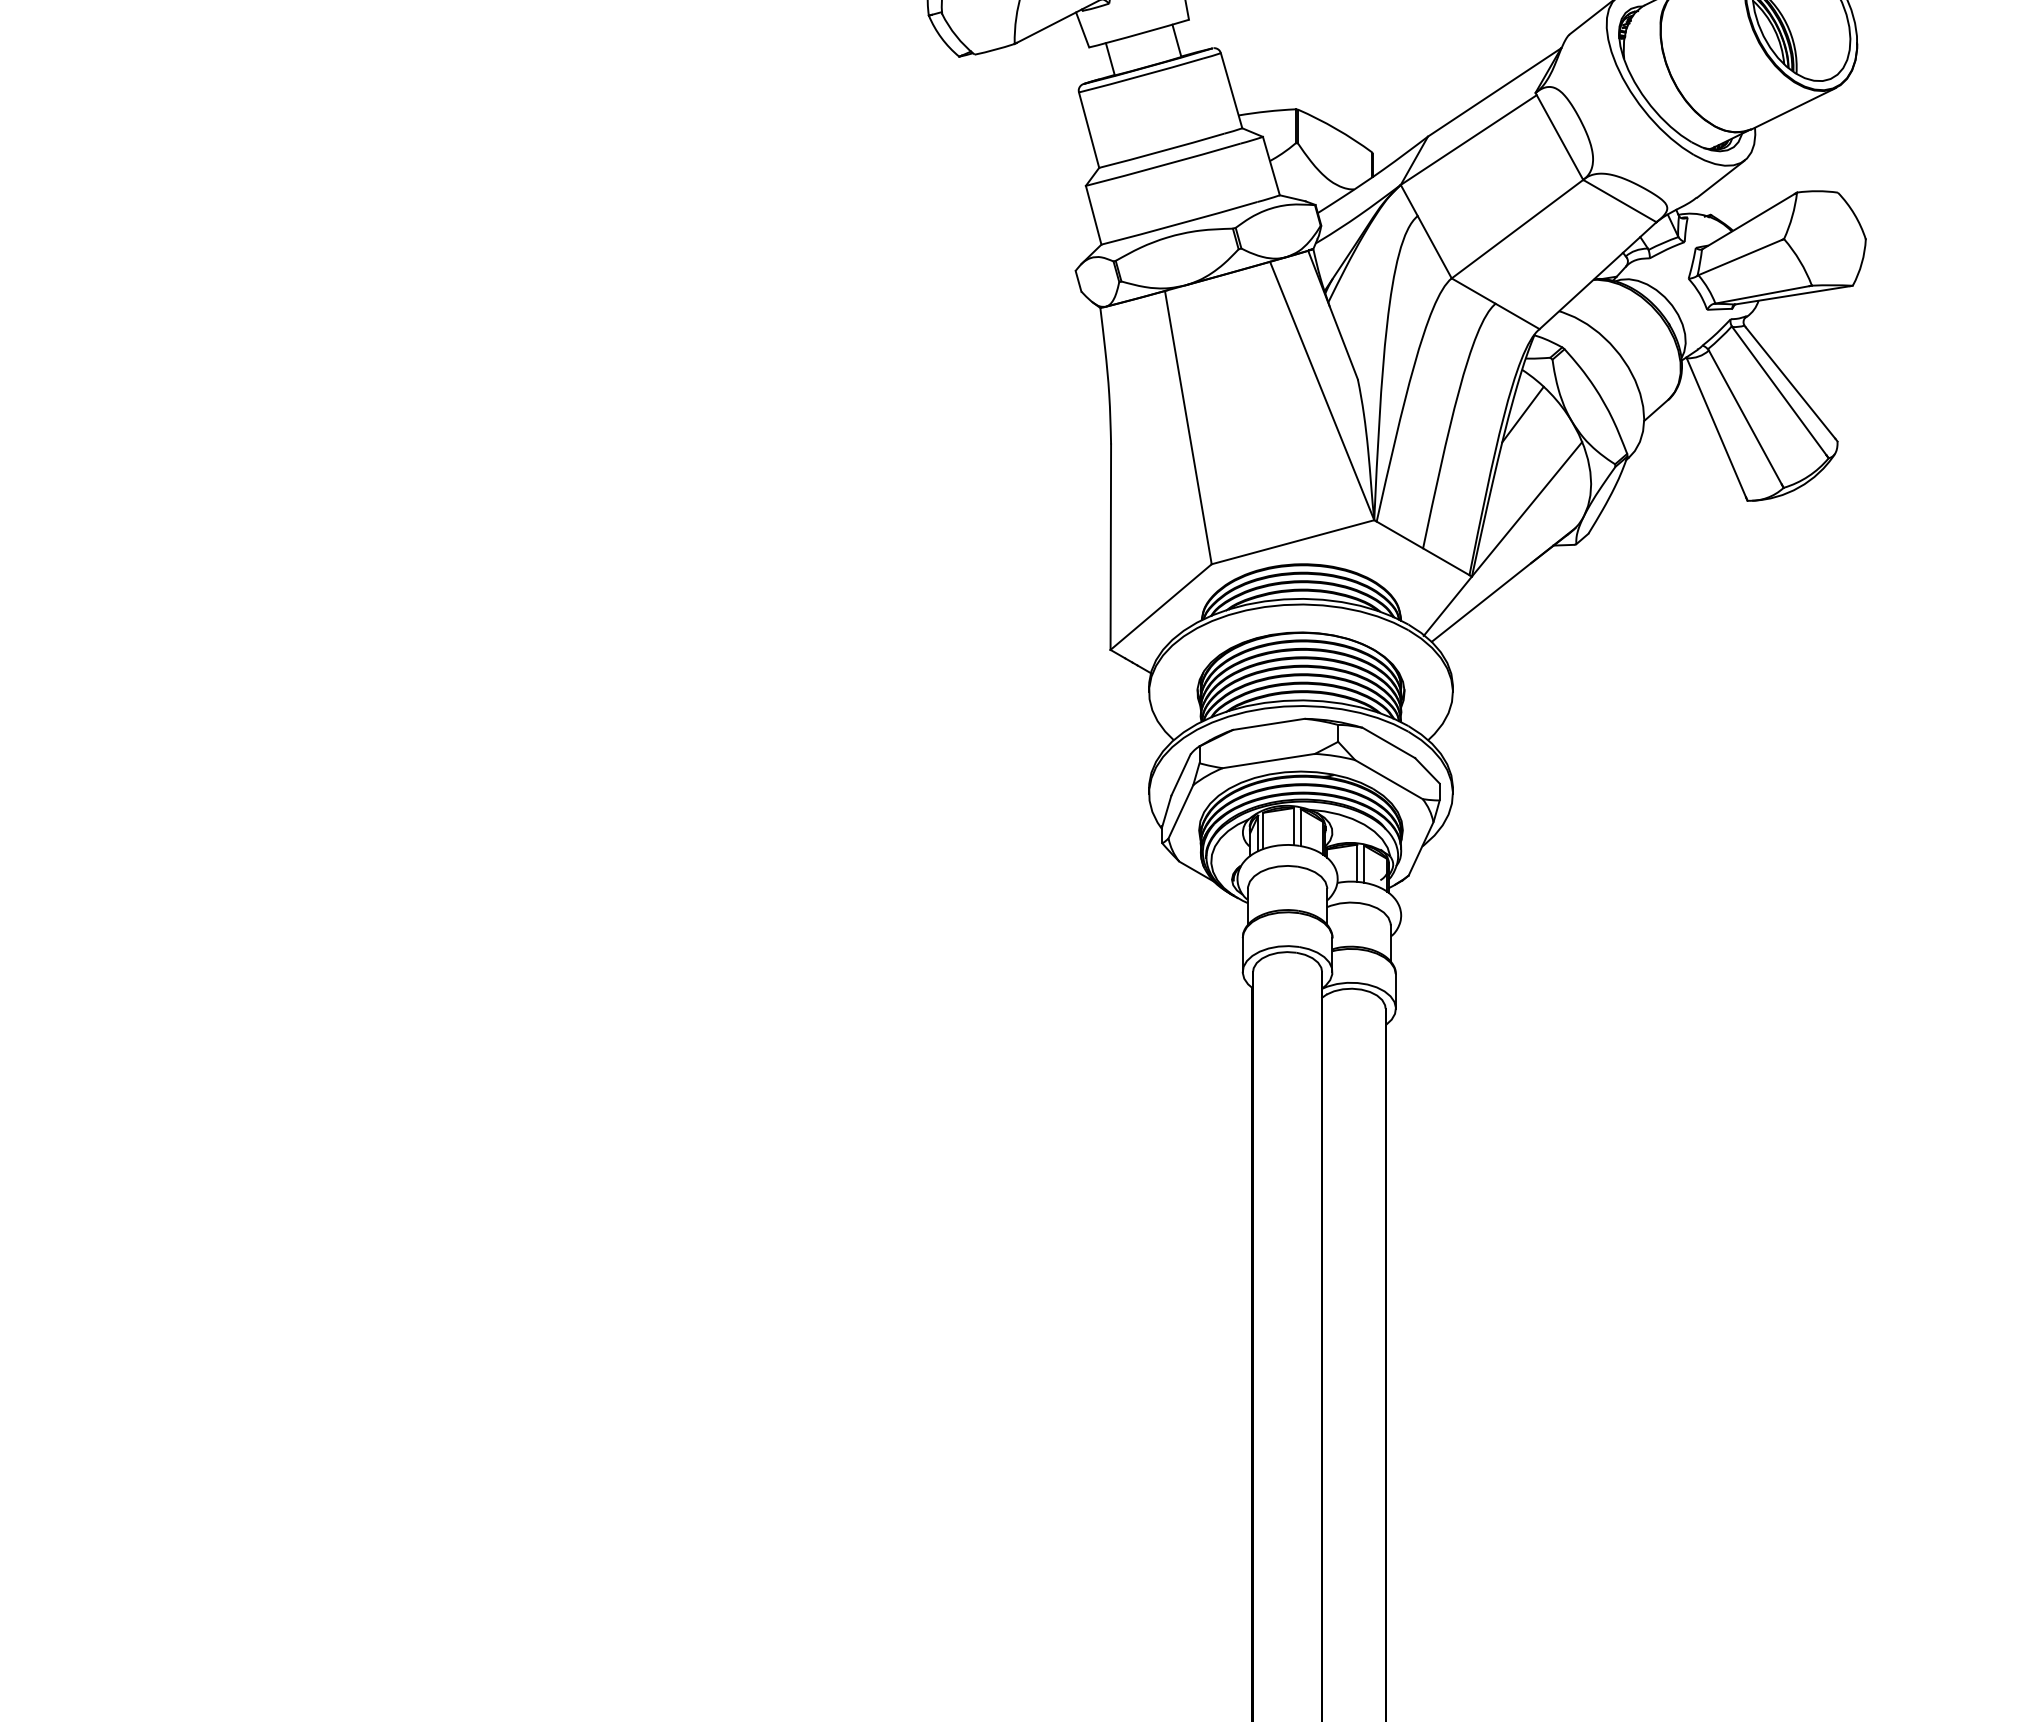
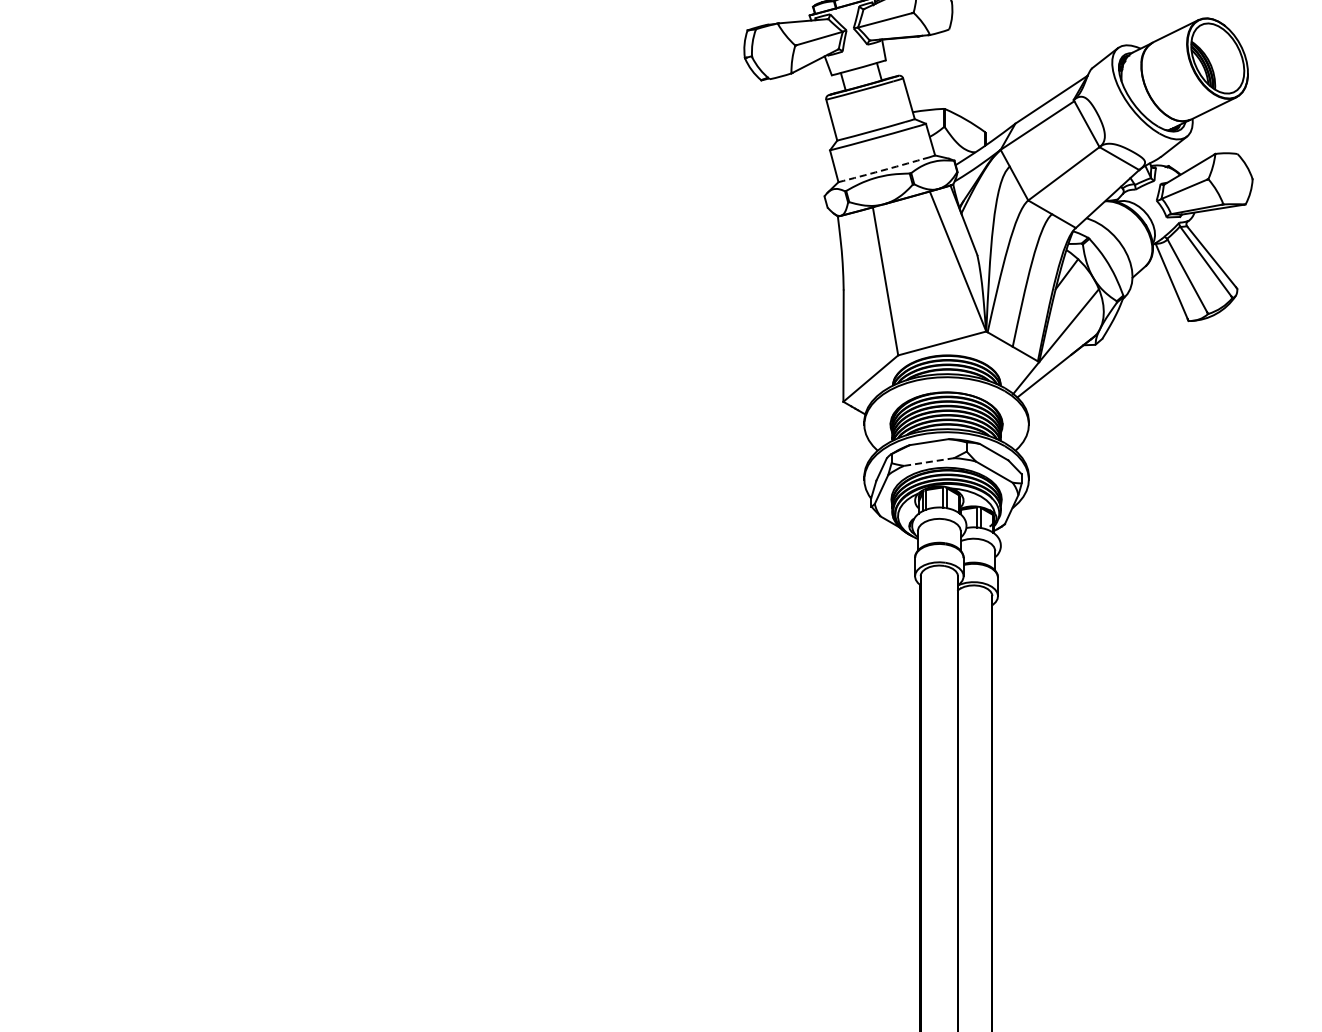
arc: (1179, 223) -> (880, 170), solid -> dashed
line: (1269, 760) -> (929, 461), solid -> dashed

